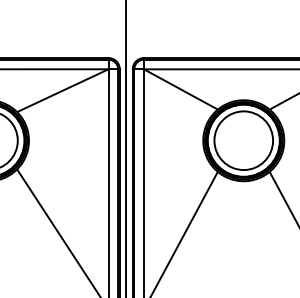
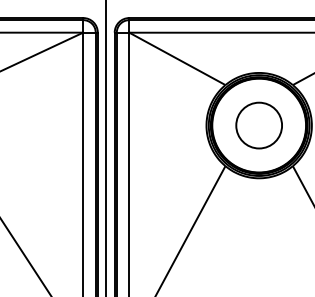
circle: (243, 140) -> (258, 125), size x0.6

